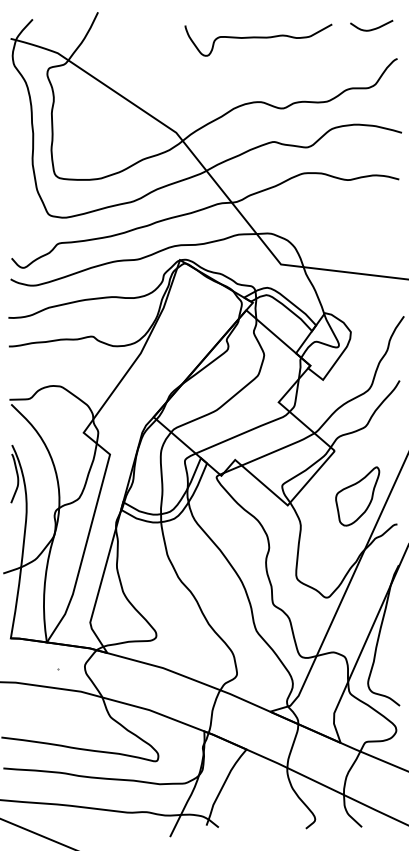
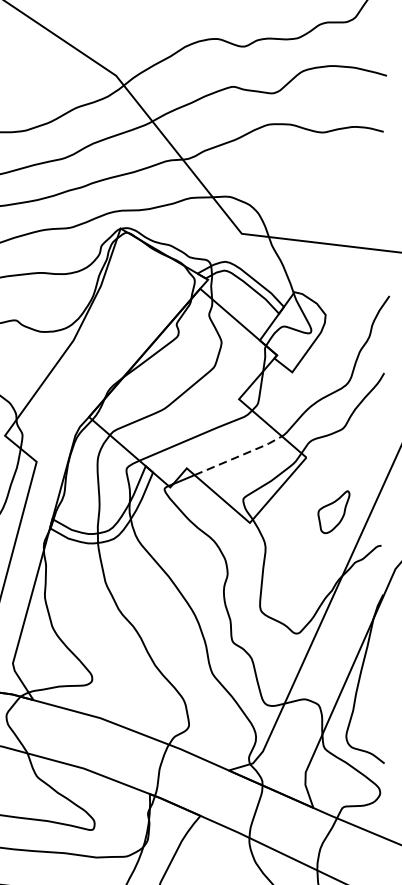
line: (279, 449) -> (240, 455), solid -> dashed
part: (357, 496) -> (333, 512), size x0.6

